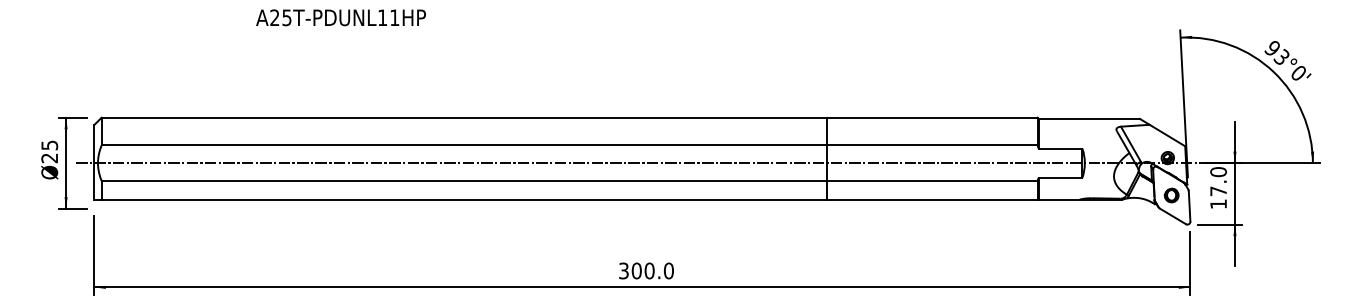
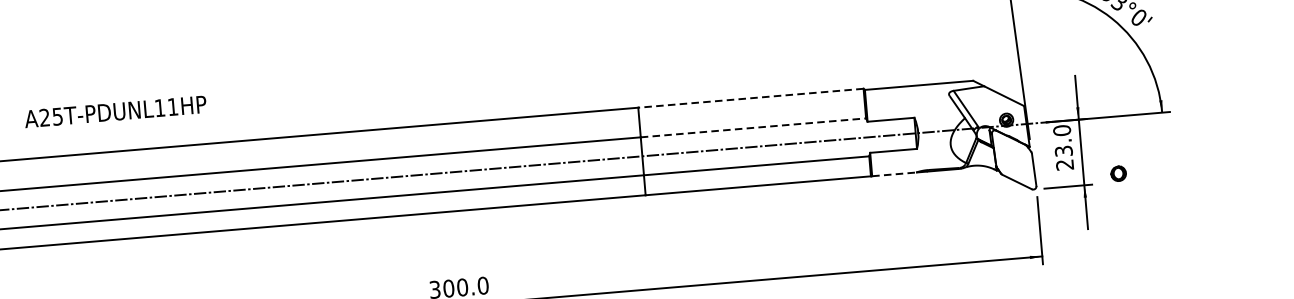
text: (340, 17) -> (114, 111), moved
line: (931, 117) -> (750, 98), solid -> dashed
line: (932, 145) -> (753, 127), solid -> dashed
part: (1171, 195) -> (1118, 173), moved
text: (1218, 197) -> (1064, 157), 17.0 -> 23.0
line: (1059, 199) -> (894, 174), solid -> dashed

